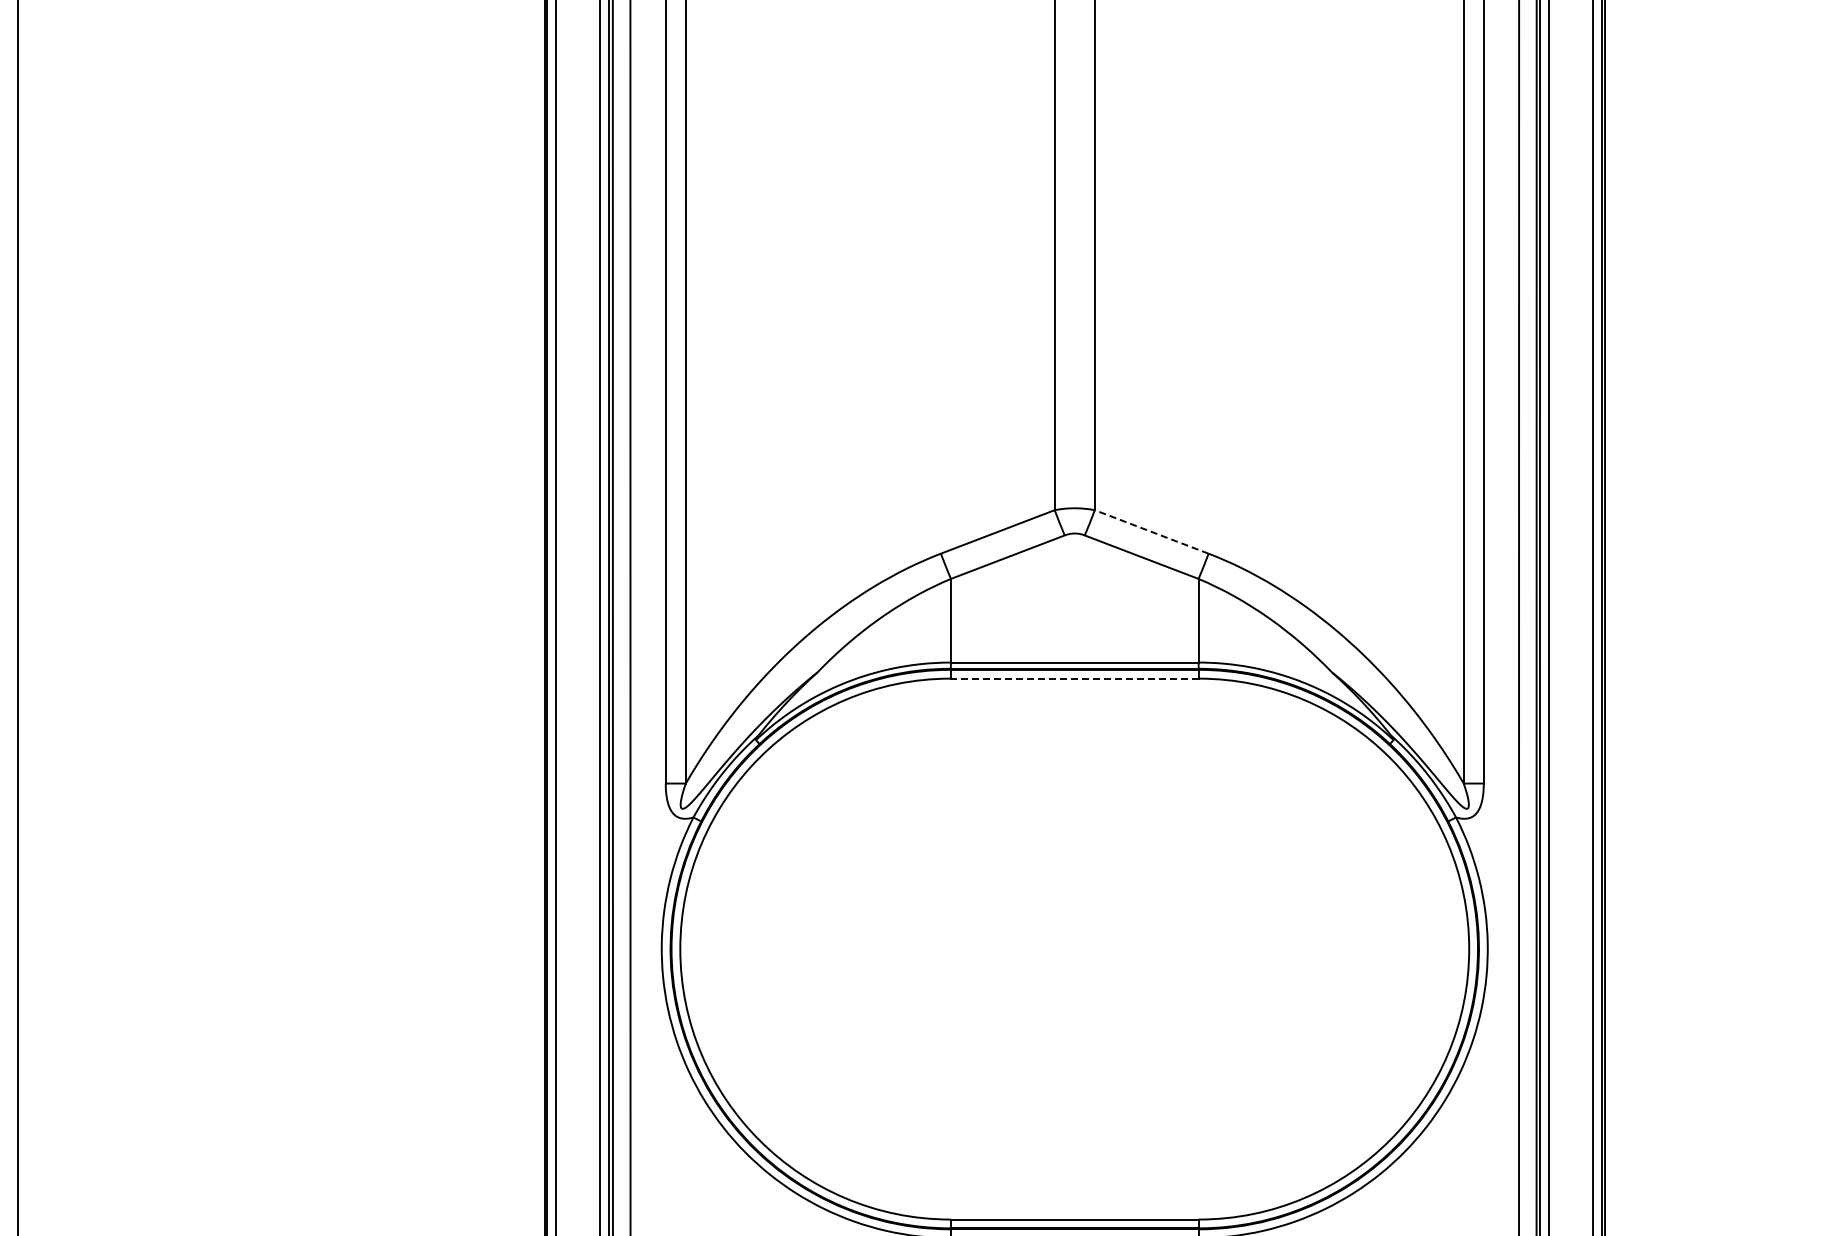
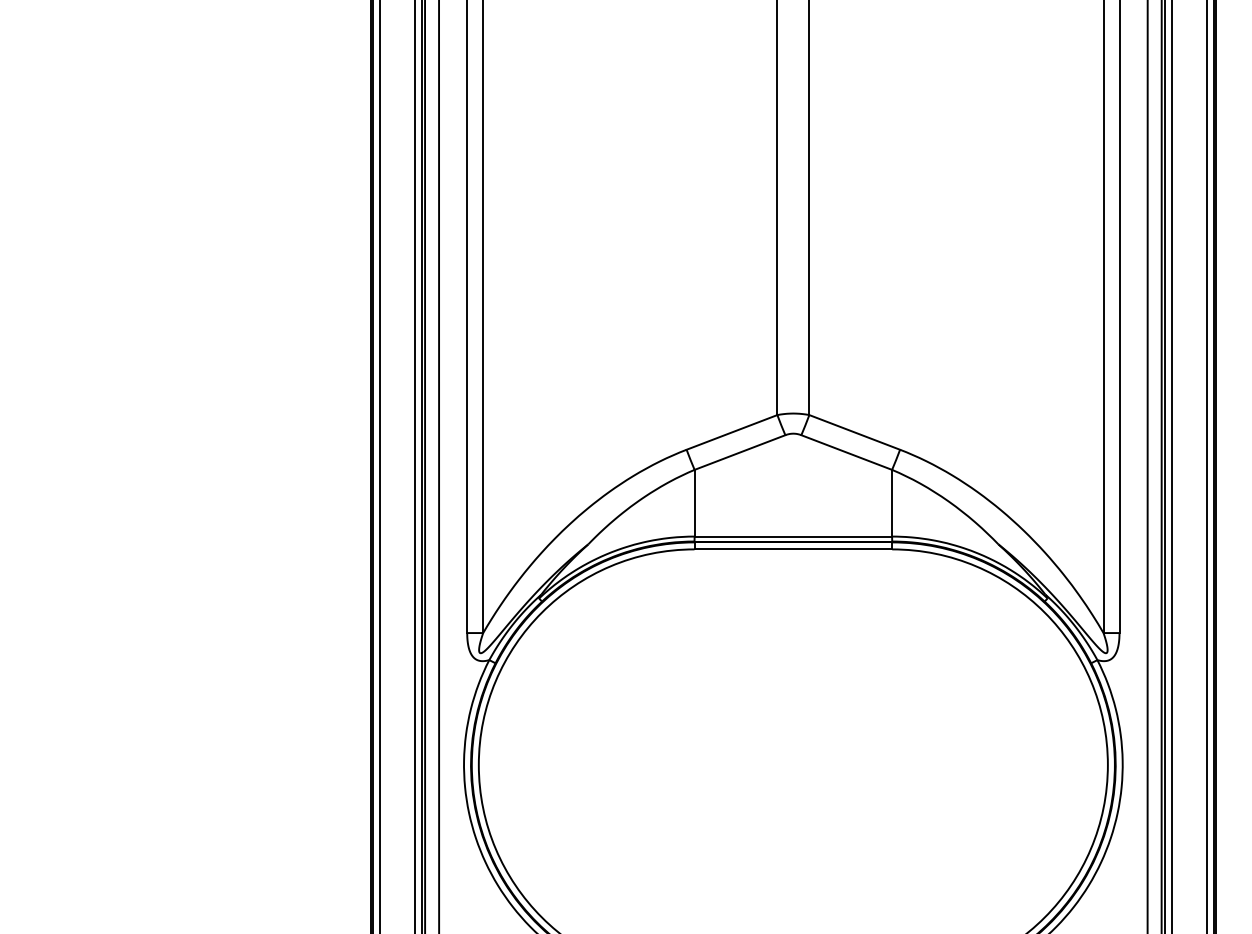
line: (1151, 531) -> (854, 432), dashed -> solid
line: (1074, 678) -> (793, 549), dashed -> solid

